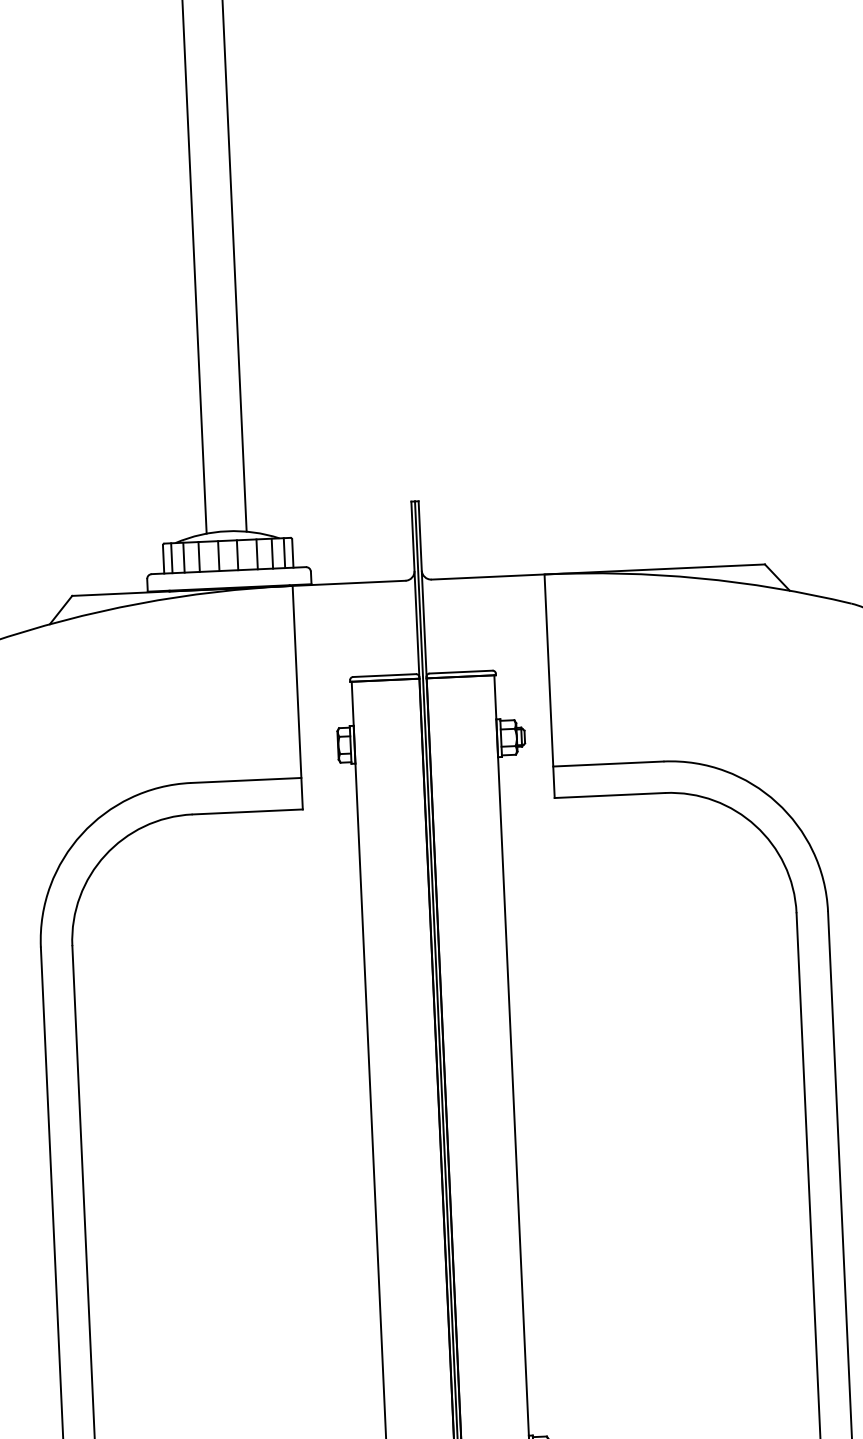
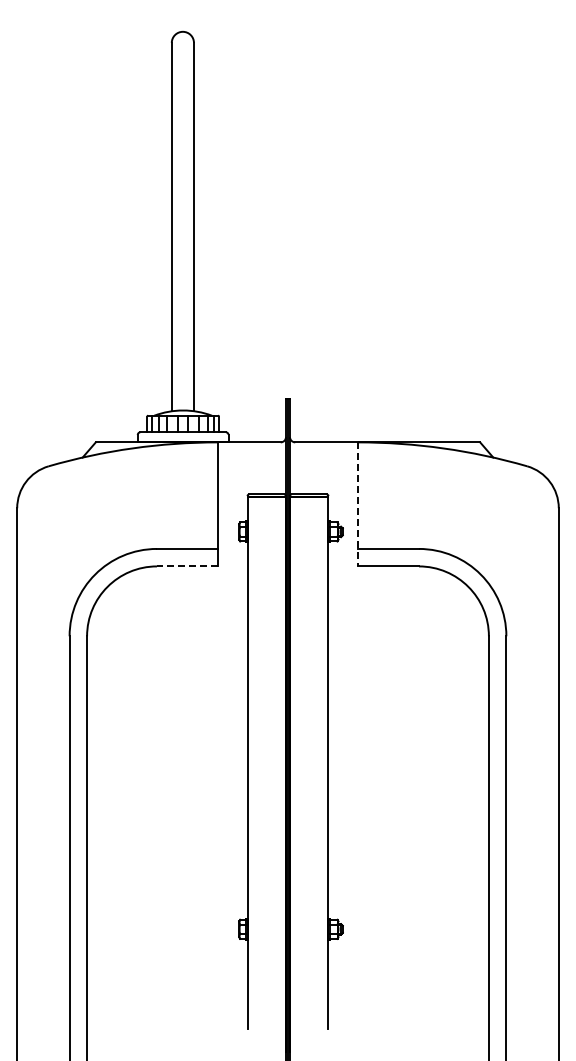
line: (548, 686) -> (357, 504), solid -> dashed
line: (247, 812) -> (187, 566), solid -> dashed

